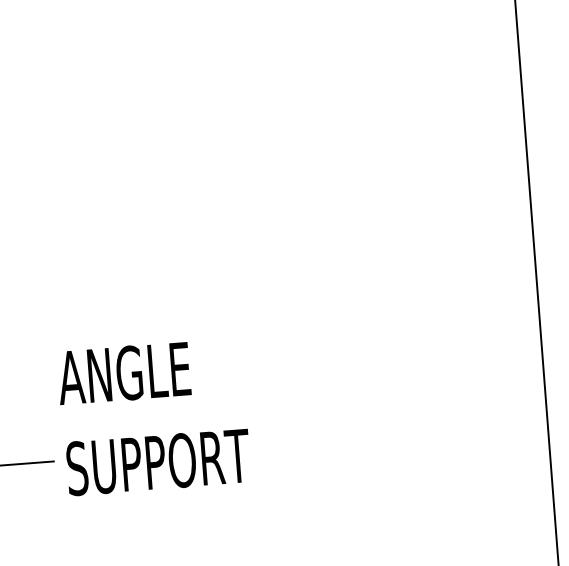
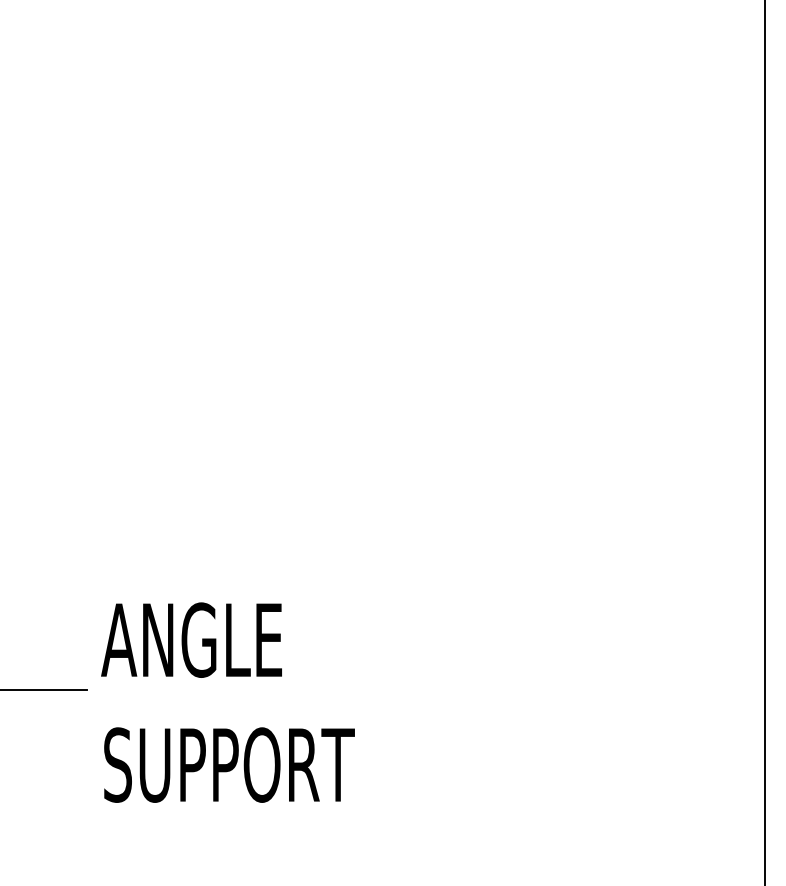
text: (153, 416) -> (227, 702), moved

